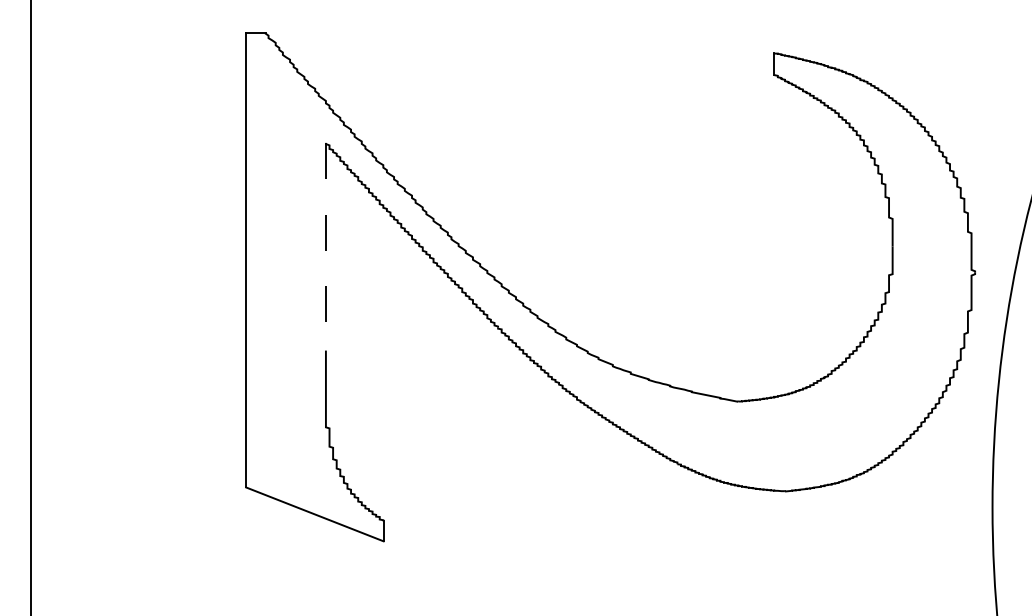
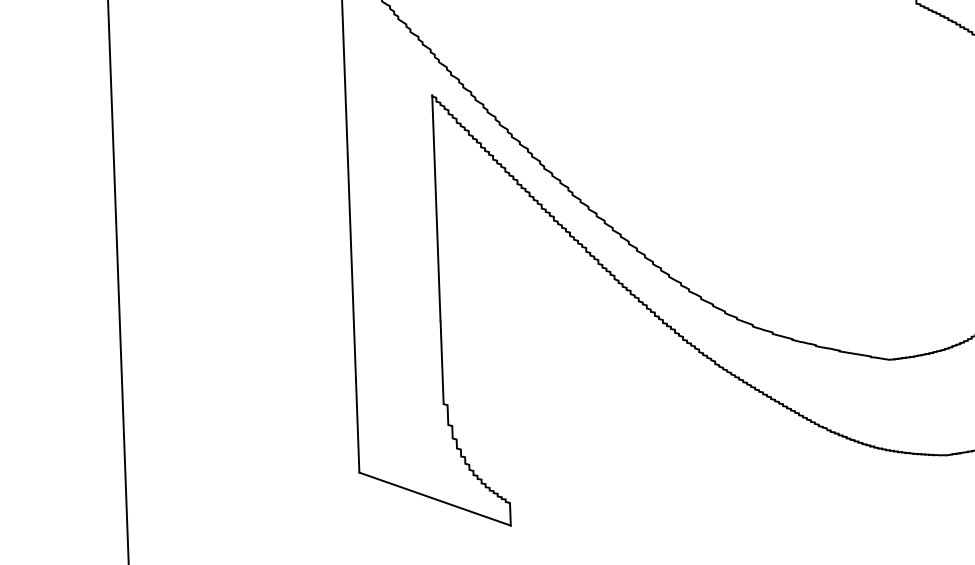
line: (325, 246) -> (435, 207), dashed -> solid

